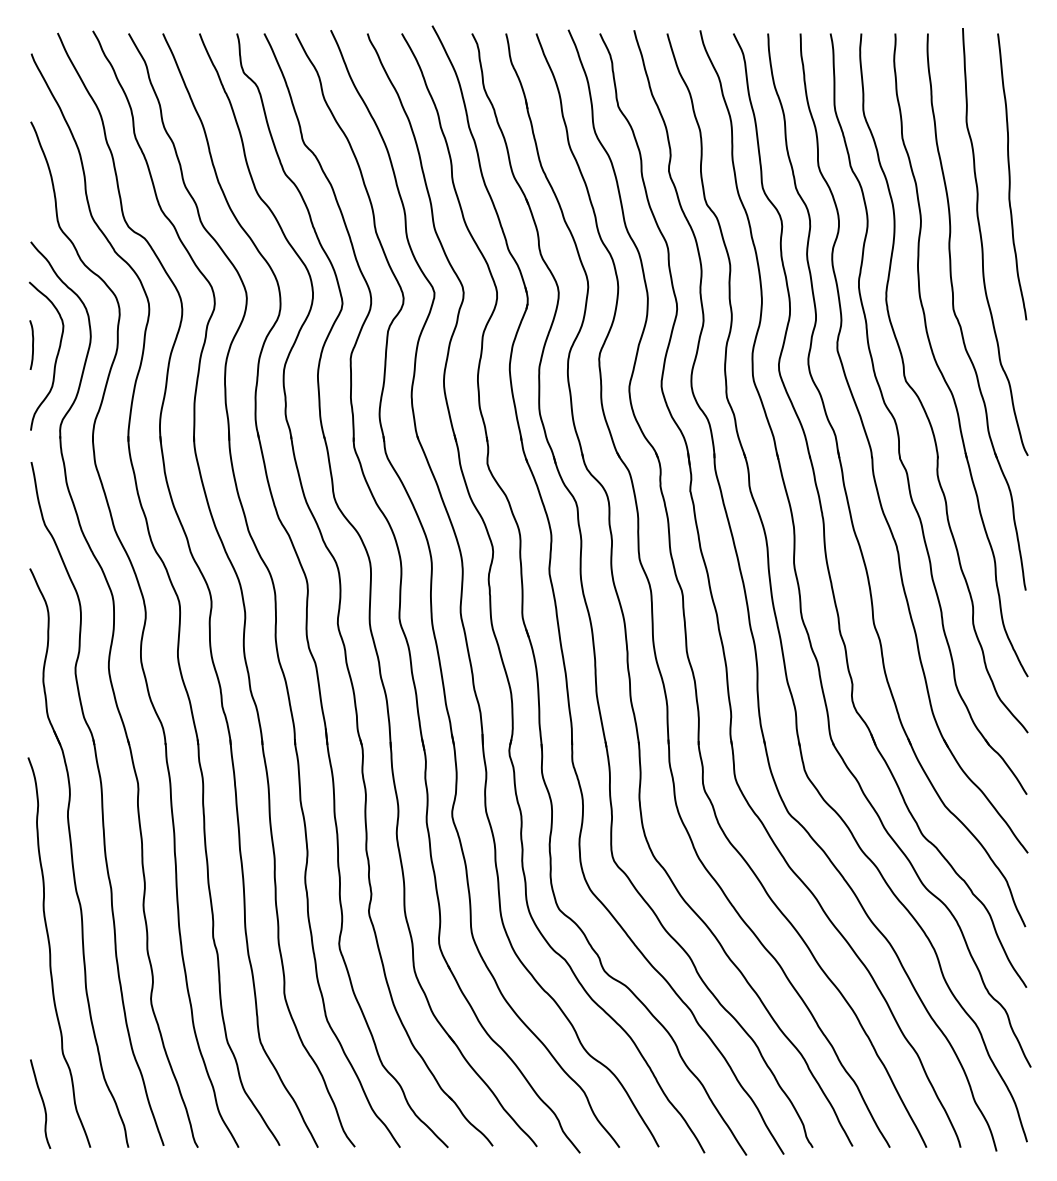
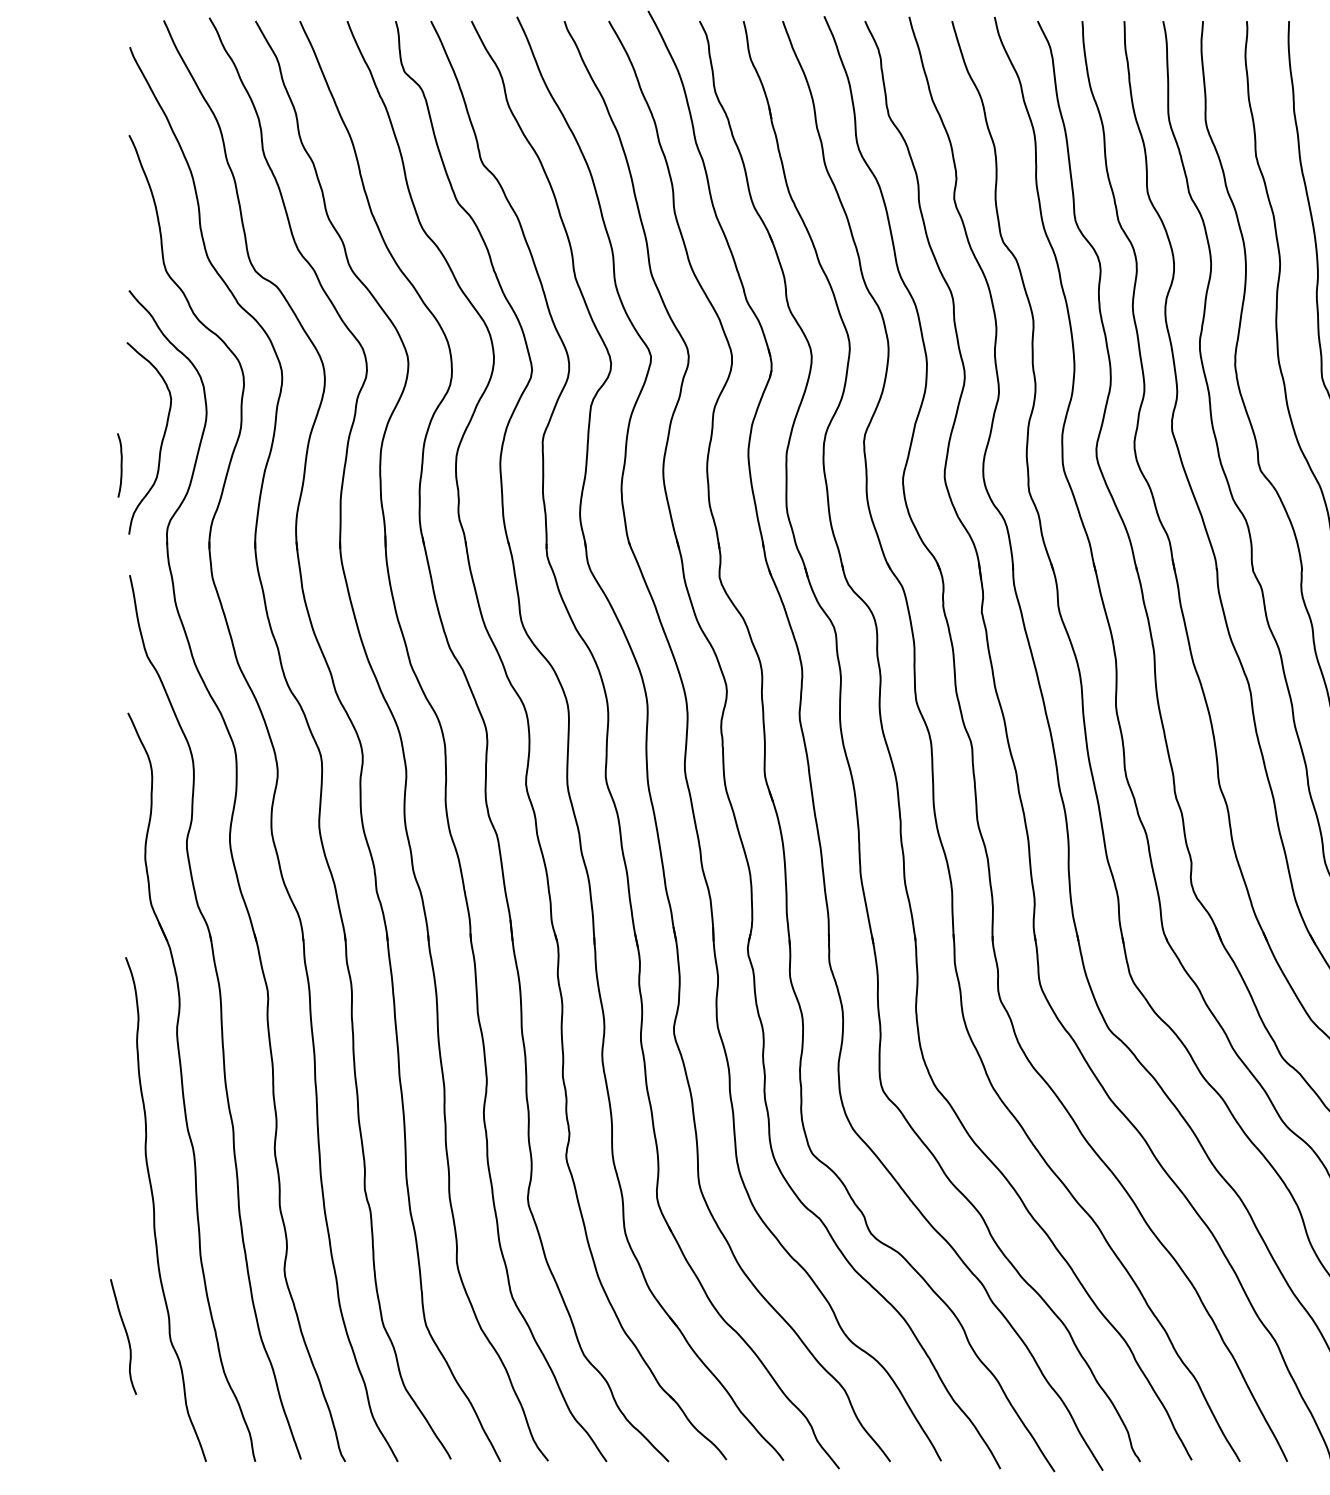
curve: (32, 344) -> (120, 464), moved
curve: (42, 1103) -> (126, 1336), moved

